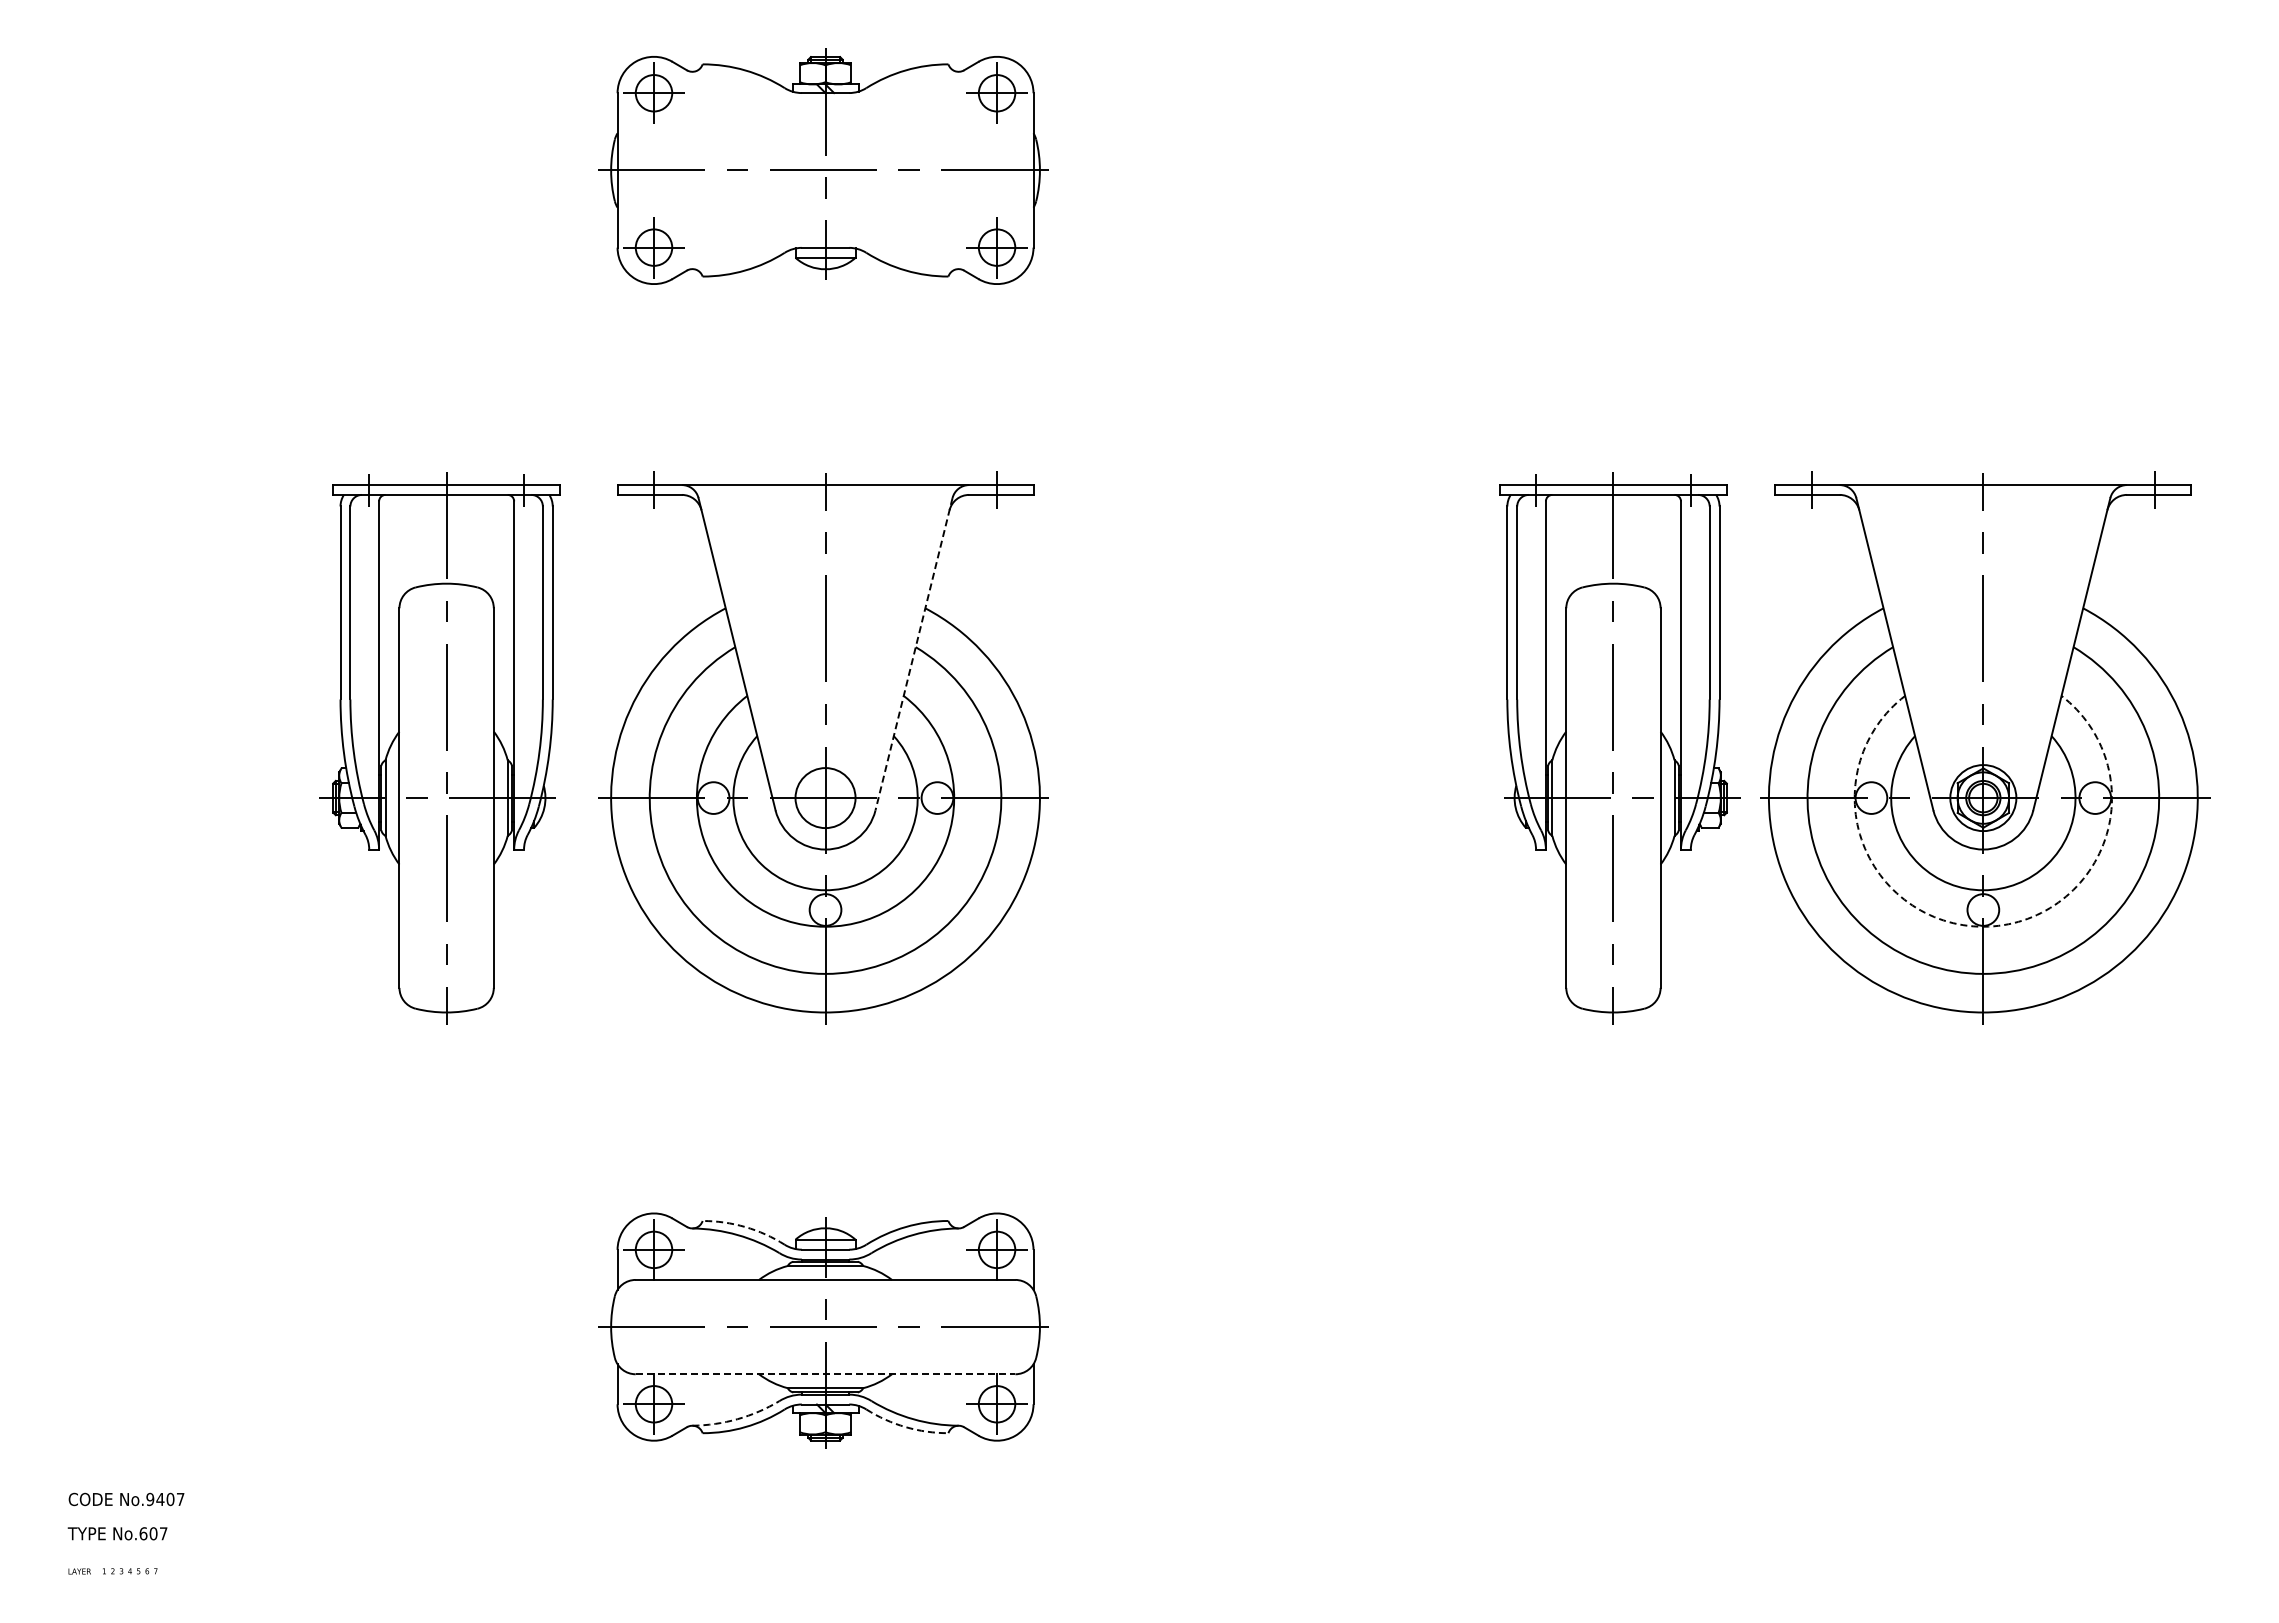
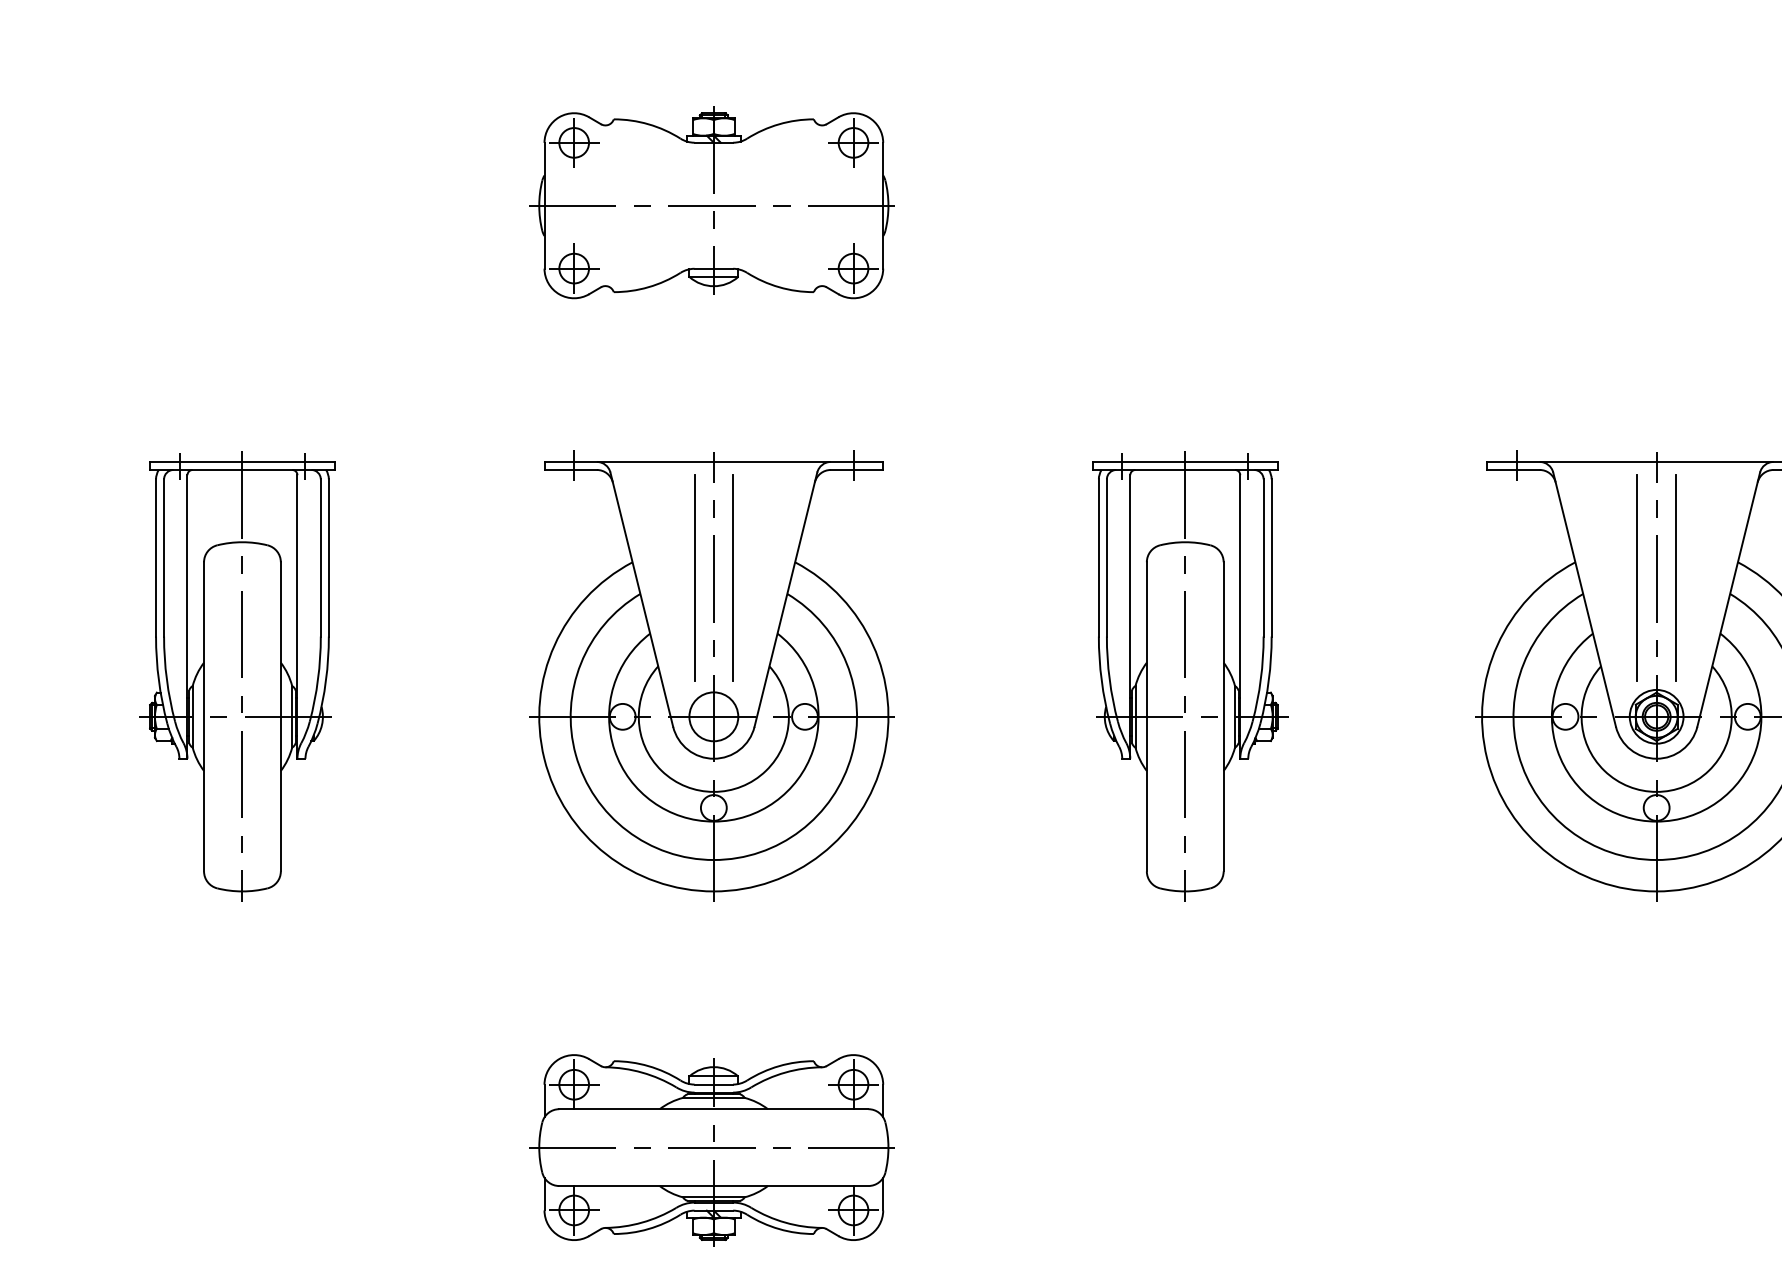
line: (801, 627) -> (694, 577), added
line: (849, 627) -> (733, 577), added
line: (1959, 627) -> (1637, 577), added
line: (2007, 627) -> (1676, 577), added
line: (914, 654) -> (786, 599), dashed -> solid
part: (439, 748) -> (236, 676), moved
part: (1619, 748) -> (1190, 676), moved
arc: (1983, 926) -> (1656, 821), dashed -> solid
arc: (745, 1227) -> (648, 1066), dashed -> solid
line: (825, 1374) -> (713, 1186), dashed -> solid
arc: (737, 1419) -> (642, 1222), dashed -> solid
arc: (905, 1427) -> (778, 1229), dashed -> solid

